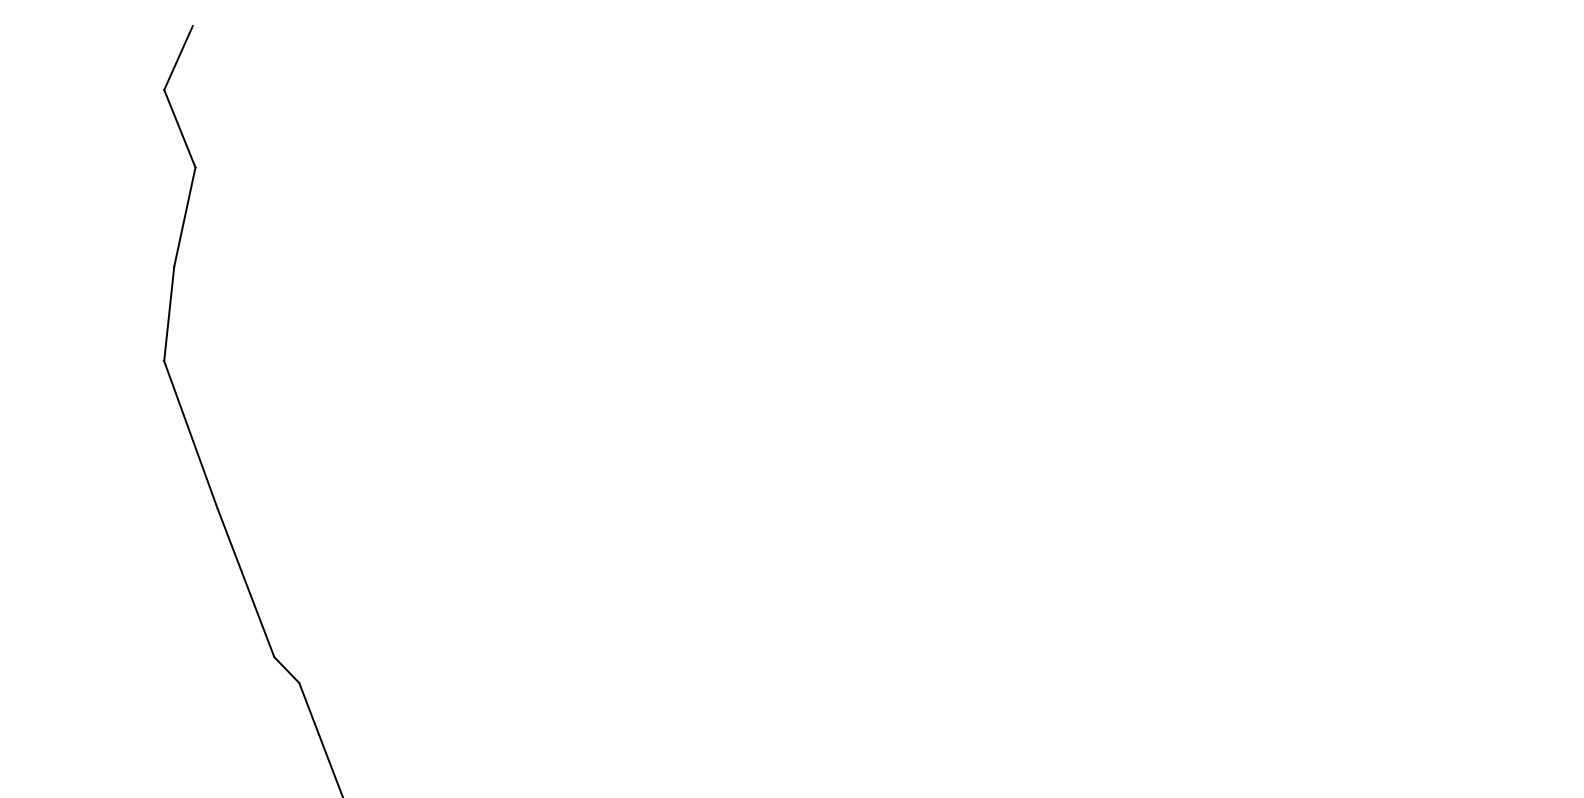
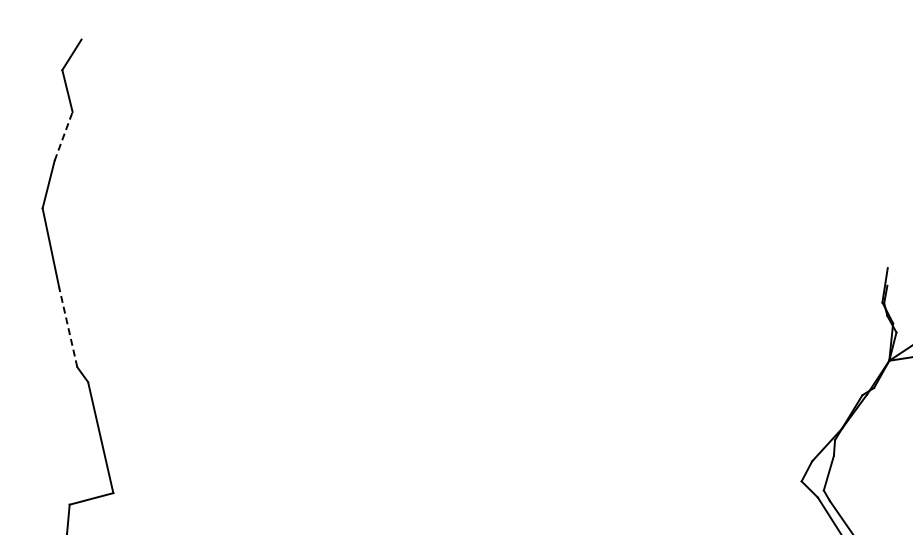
line: (184, 215) -> (63, 135), solid -> dashed
line: (246, 583) -> (68, 327), solid -> dashed

